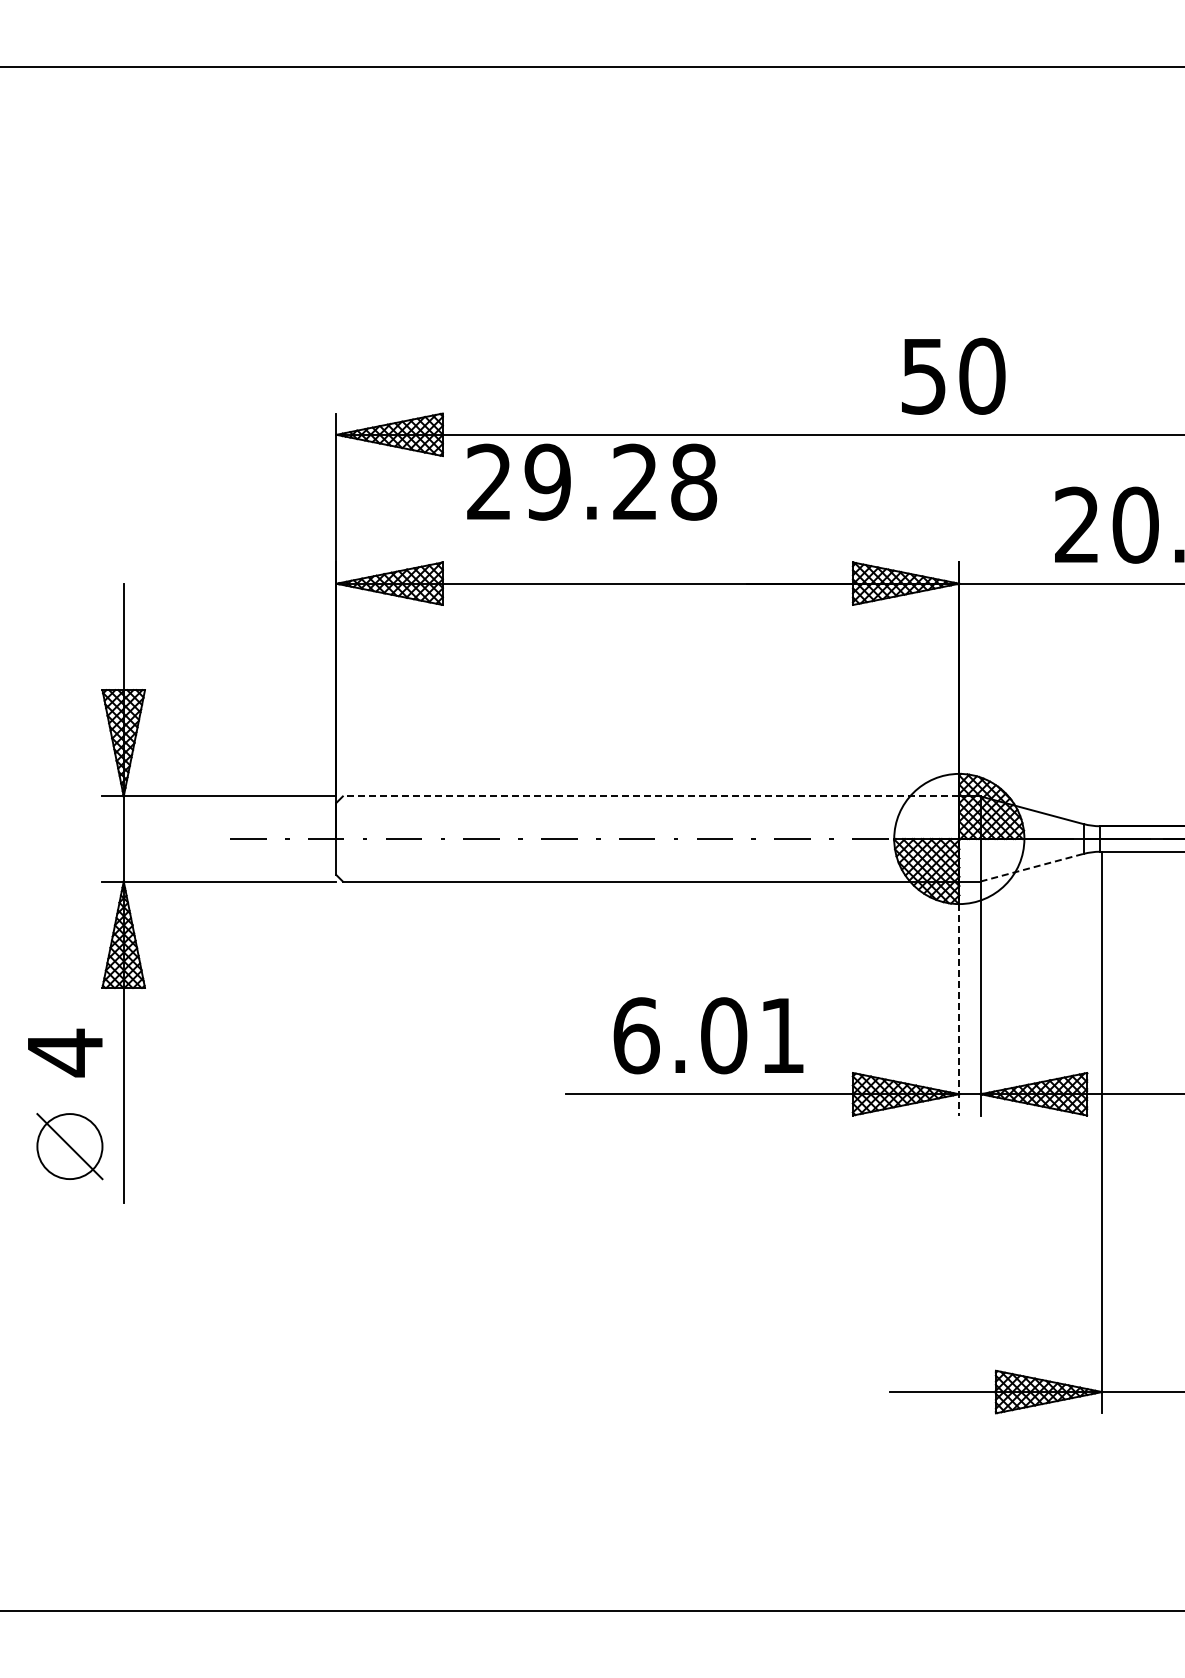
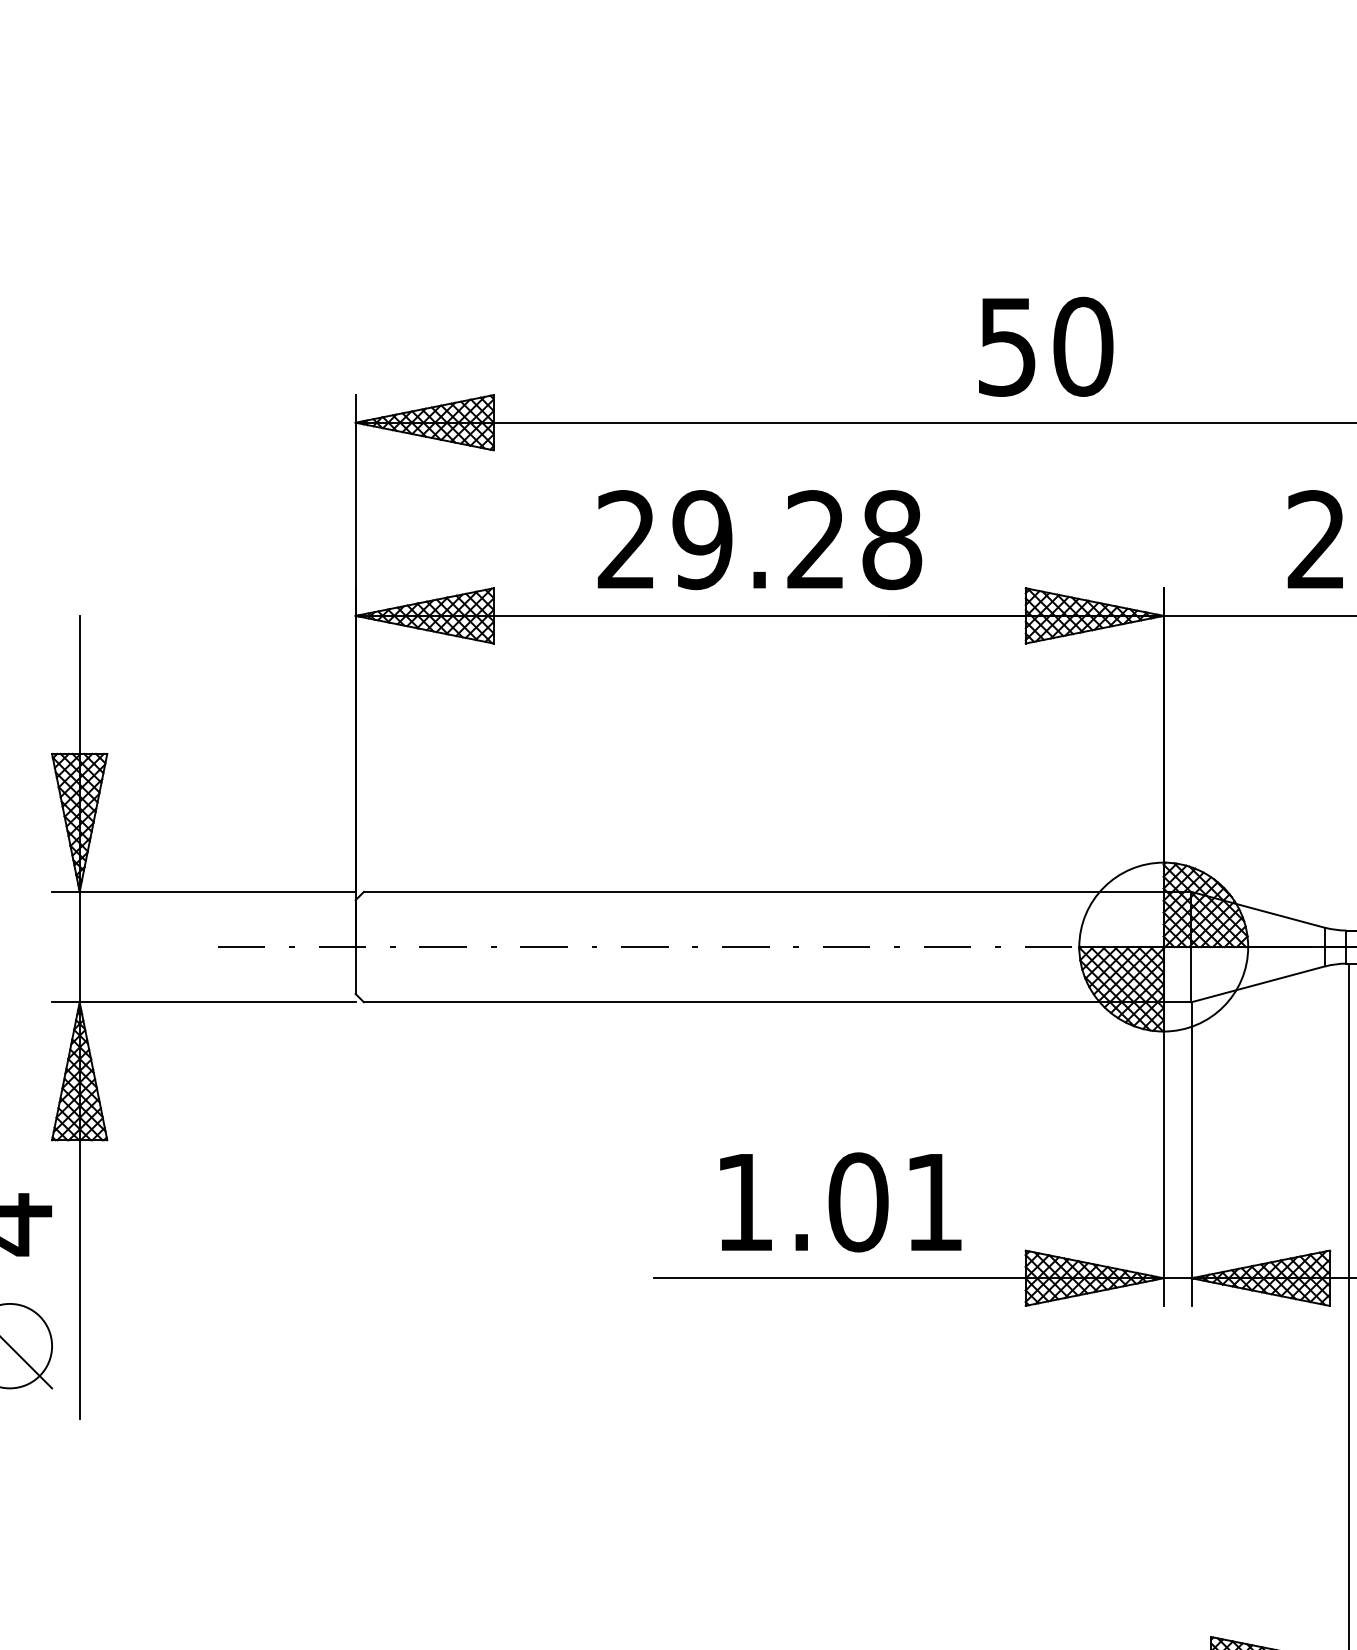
text: (953, 375) -> (1045, 345), moved
text: (592, 481) -> (760, 539), moved
line: (650, 796) -> (763, 891), dashed -> solid
line: (1032, 867) -> (1258, 984), dashed -> solid
line: (959, 998) -> (1163, 1154), dashed -> solid
text: (636, 1035) -> (744, 1202), 6.01 -> 1.01

